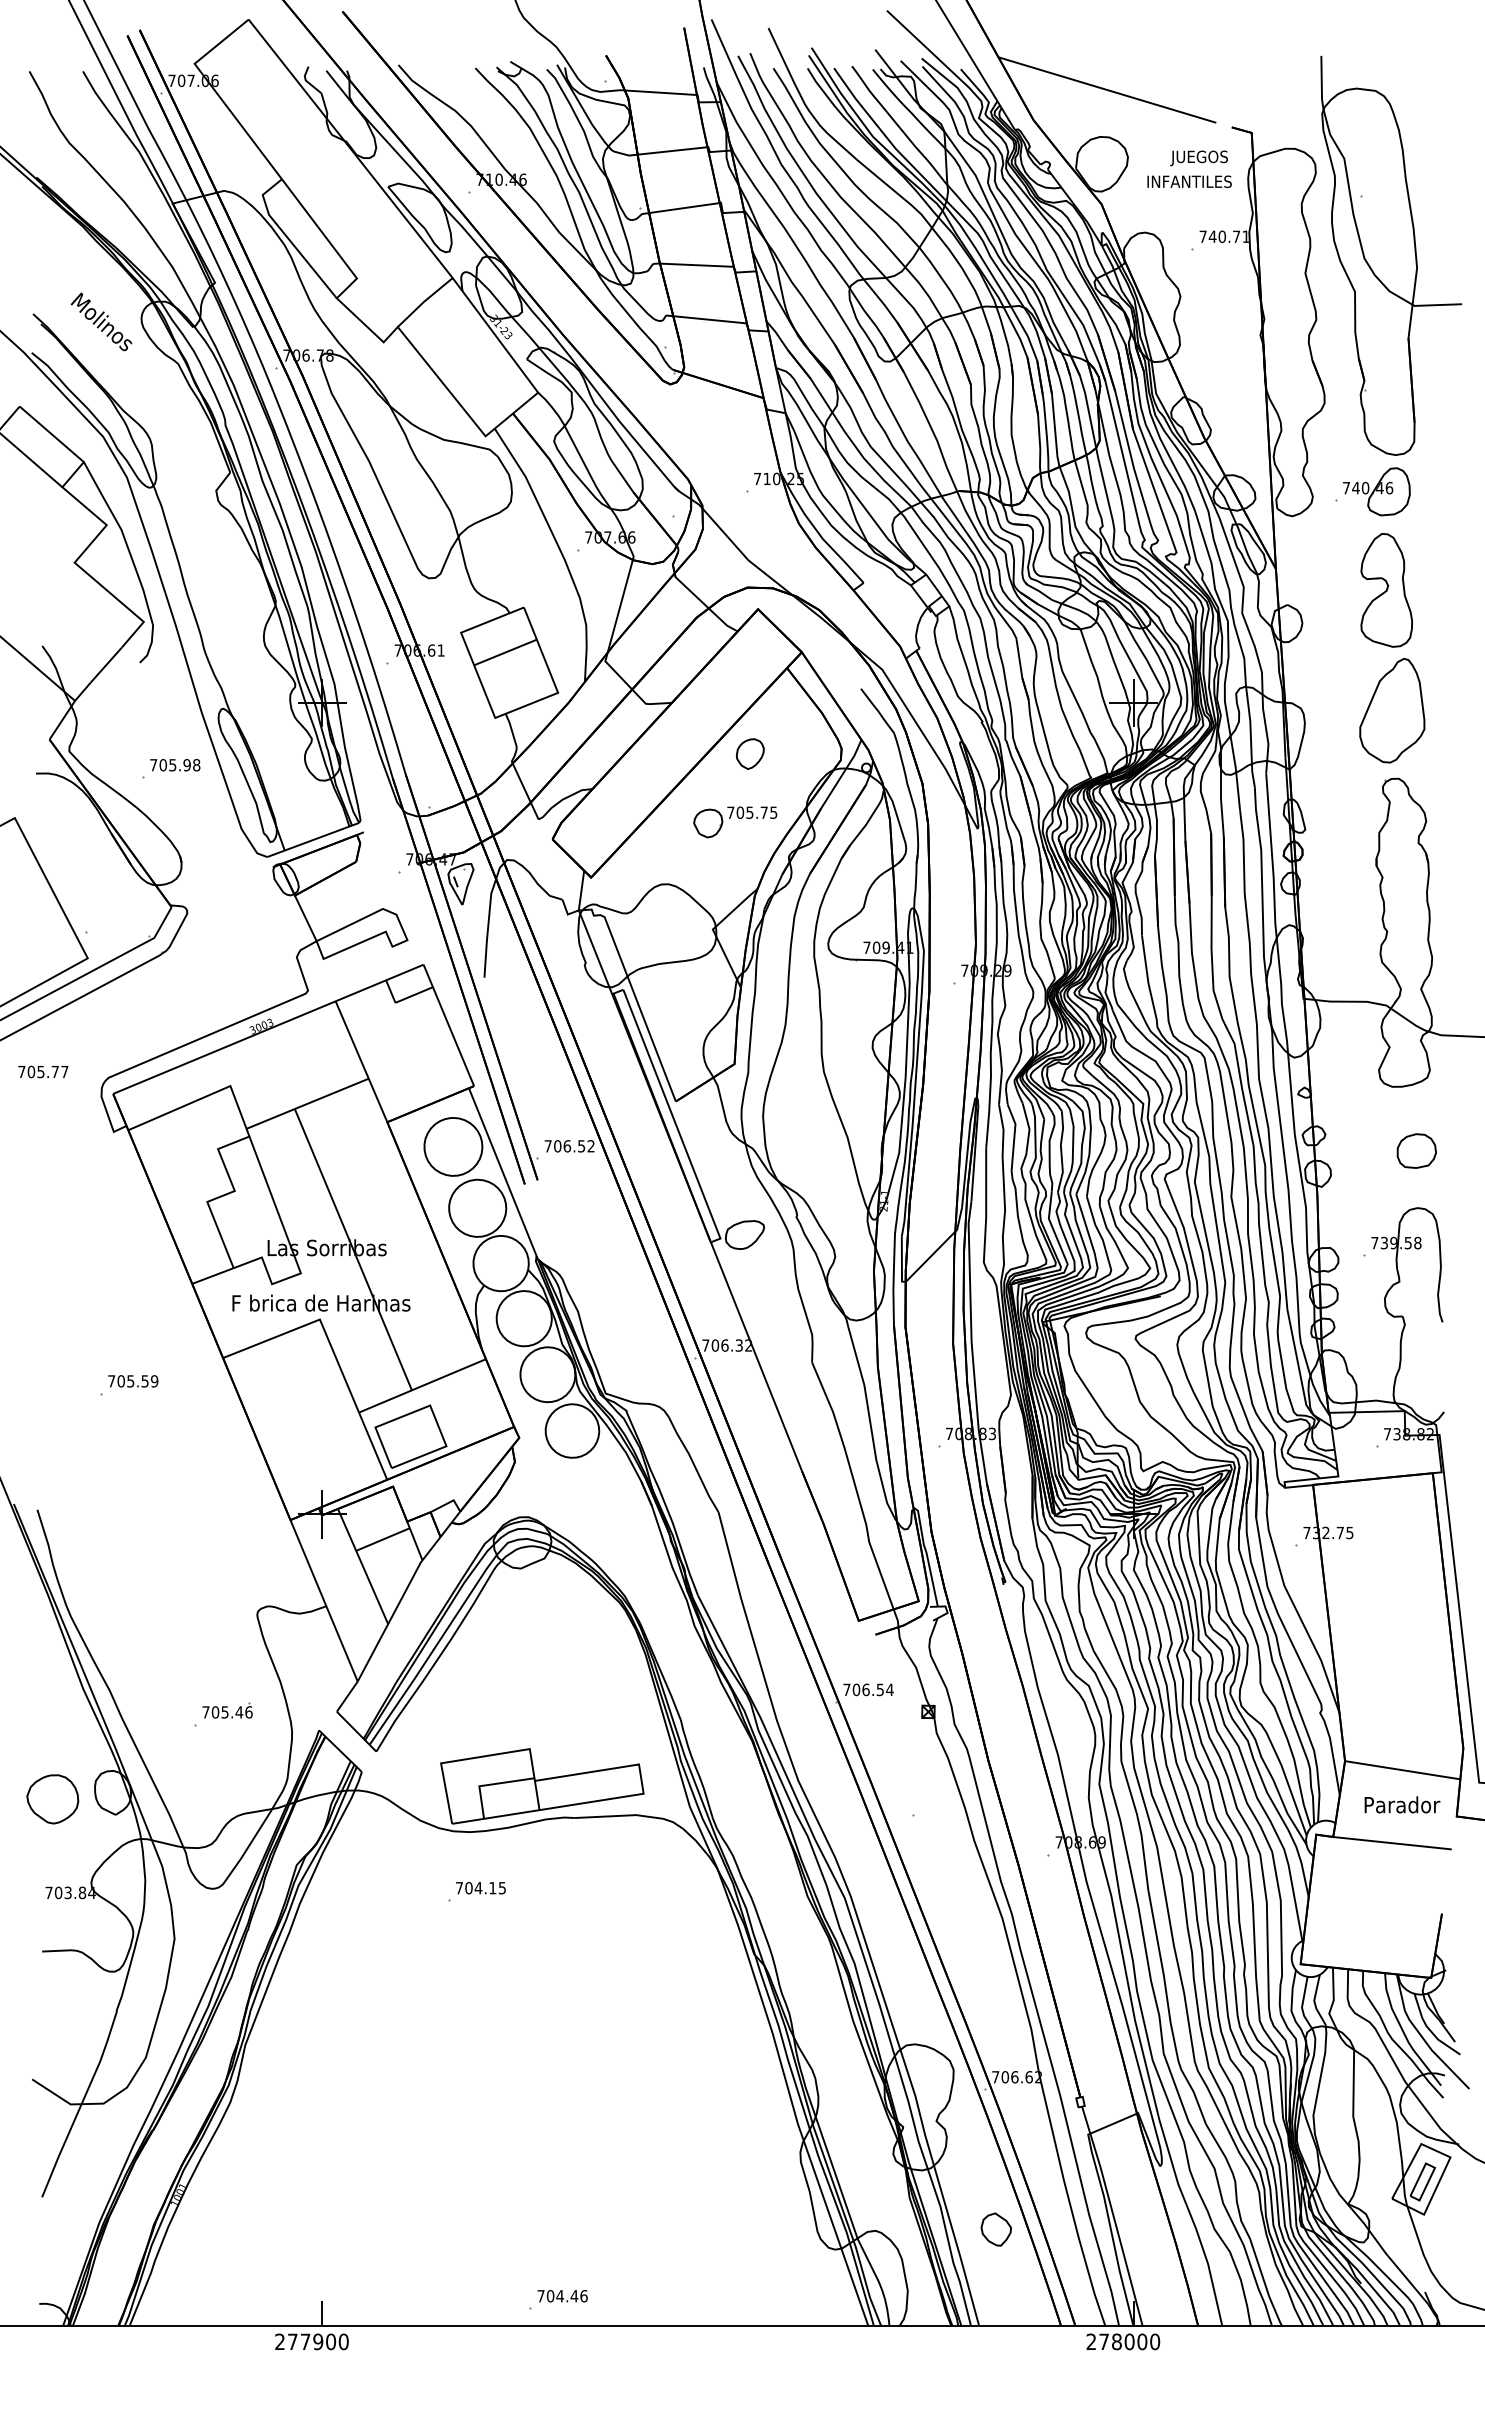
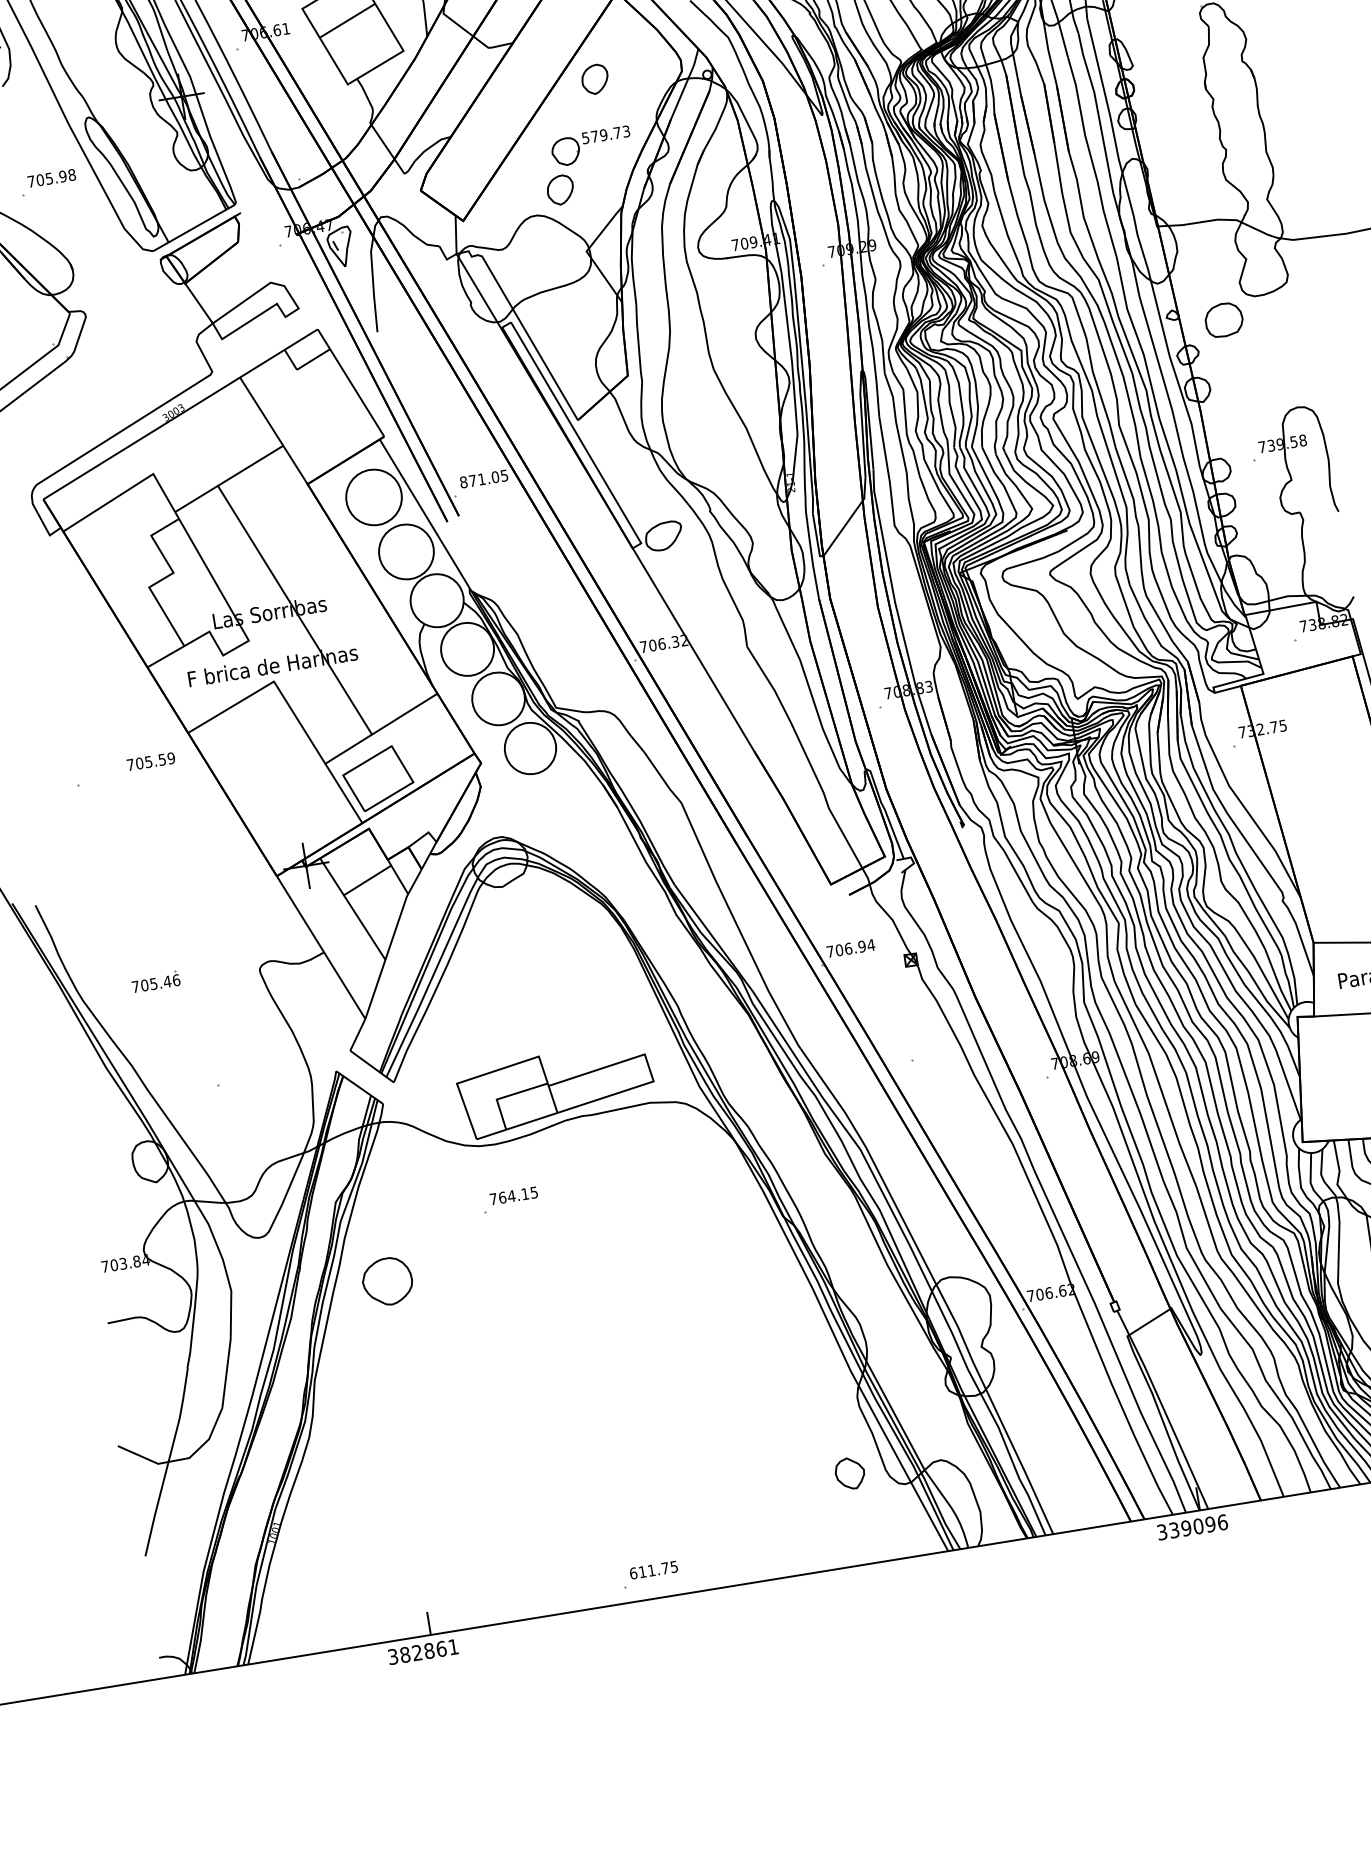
text: (752, 812) -> (606, 134), 705.75 -> 579.73
part: (695, 861) -> (559, 189), added
text: (569, 1146) -> (484, 479), 706.52 -> 871.05
part: (1416, 1150) -> (1223, 319), moved
text: (133, 1381) -> (151, 761), moved
text: (880, 1689) -> (862, 946), 706.54 -> 706.94
part: (227, 1710) -> (155, 981), moved
part: (52, 1799) -> (387, 1281), moved
text: (468, 1888) -> (502, 1198), 704.15 -> 764.15
part: (995, 2229) -> (849, 1473), moved
text: (562, 2296) -> (653, 1570), 704.46 -> 611.75
text: (311, 2341) -> (422, 1651), 277900 -> 382861
text: (1123, 2341) -> (1192, 1526), 278000 -> 339096

